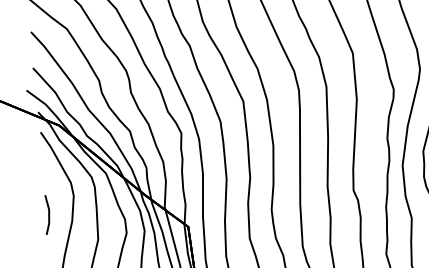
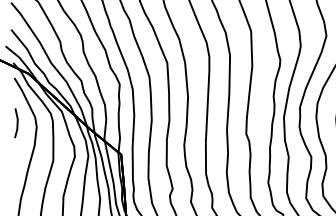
line: (47, 215) -> (16, 123), moved

